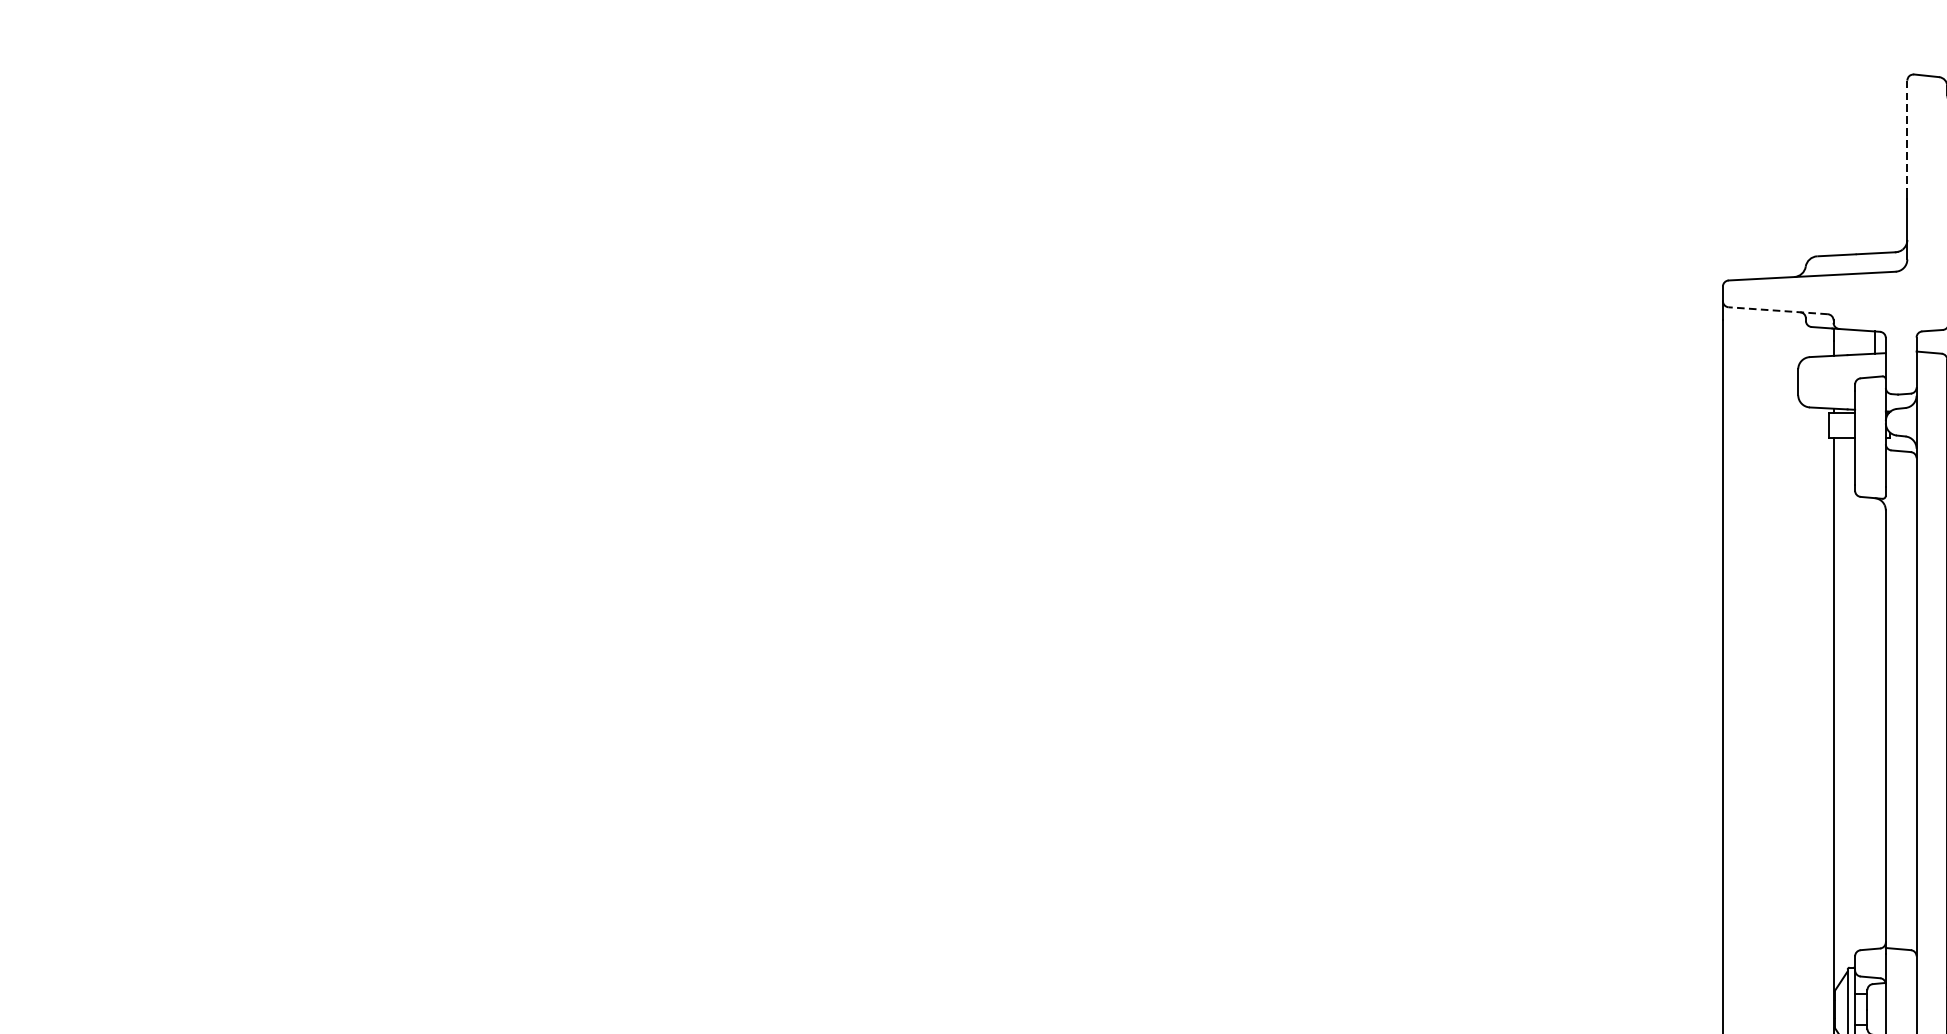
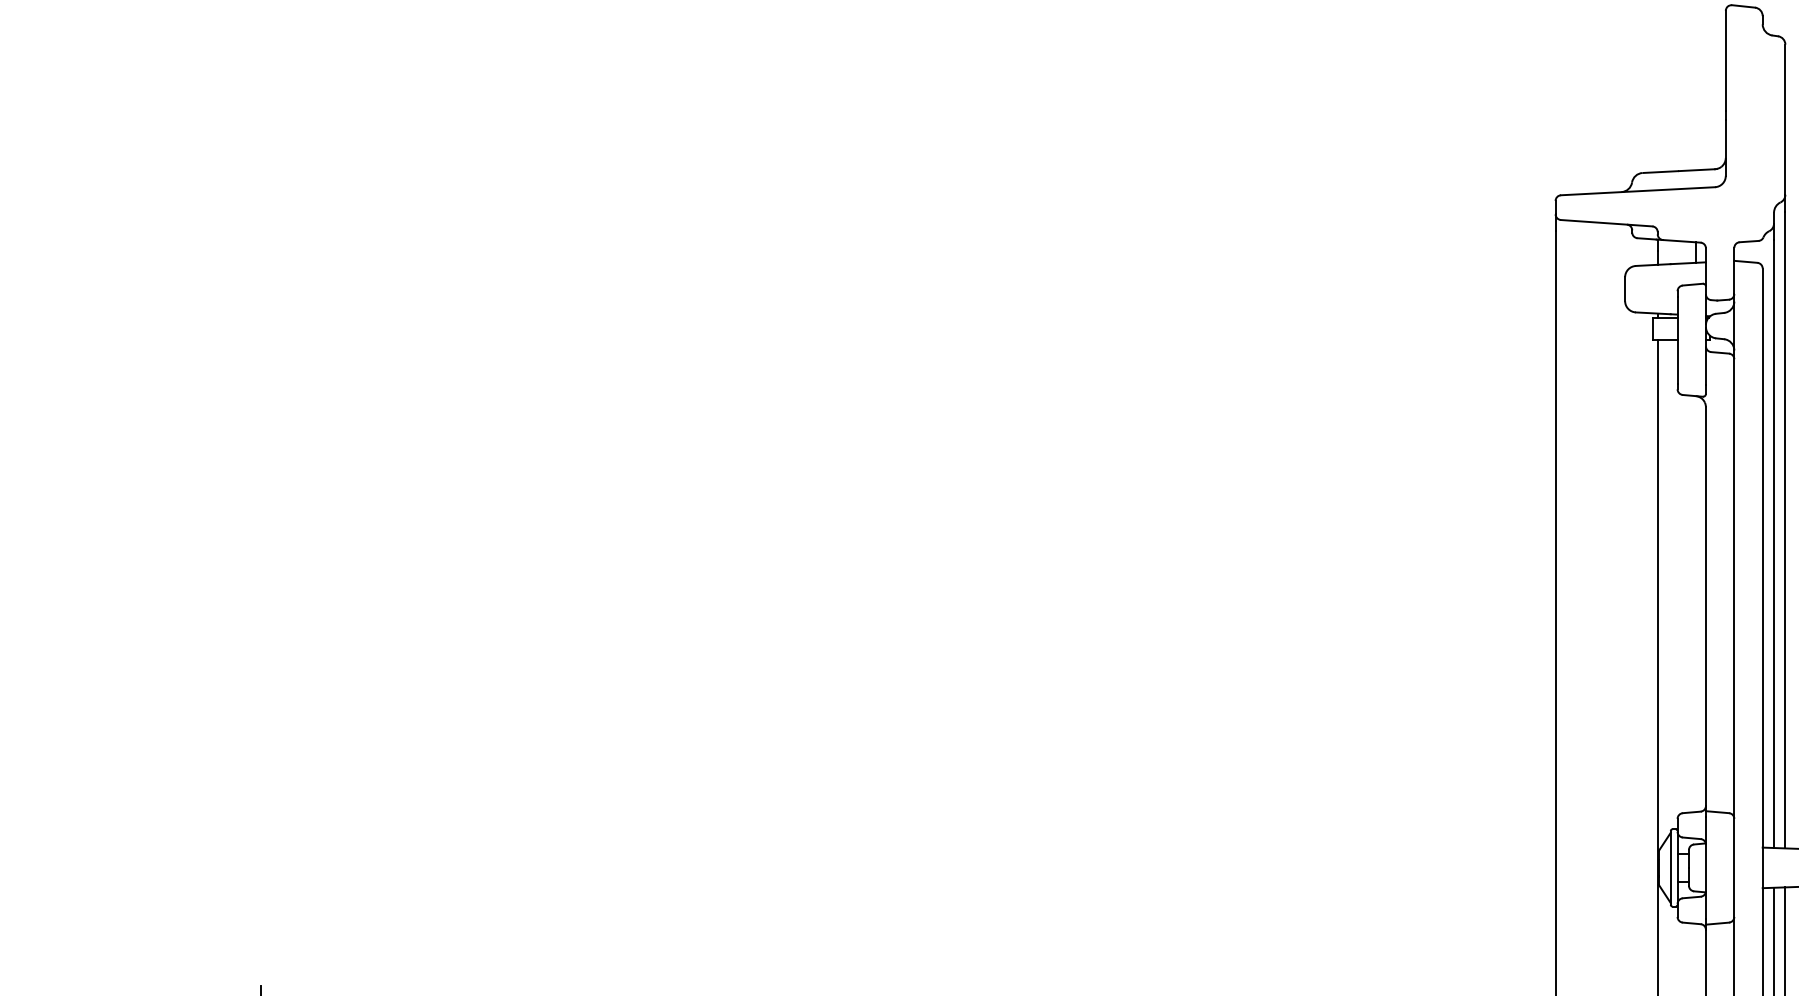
line: (1907, 134) -> (1725, 60), dashed -> solid
line: (1778, 311) -> (1606, 223), dashed -> solid

